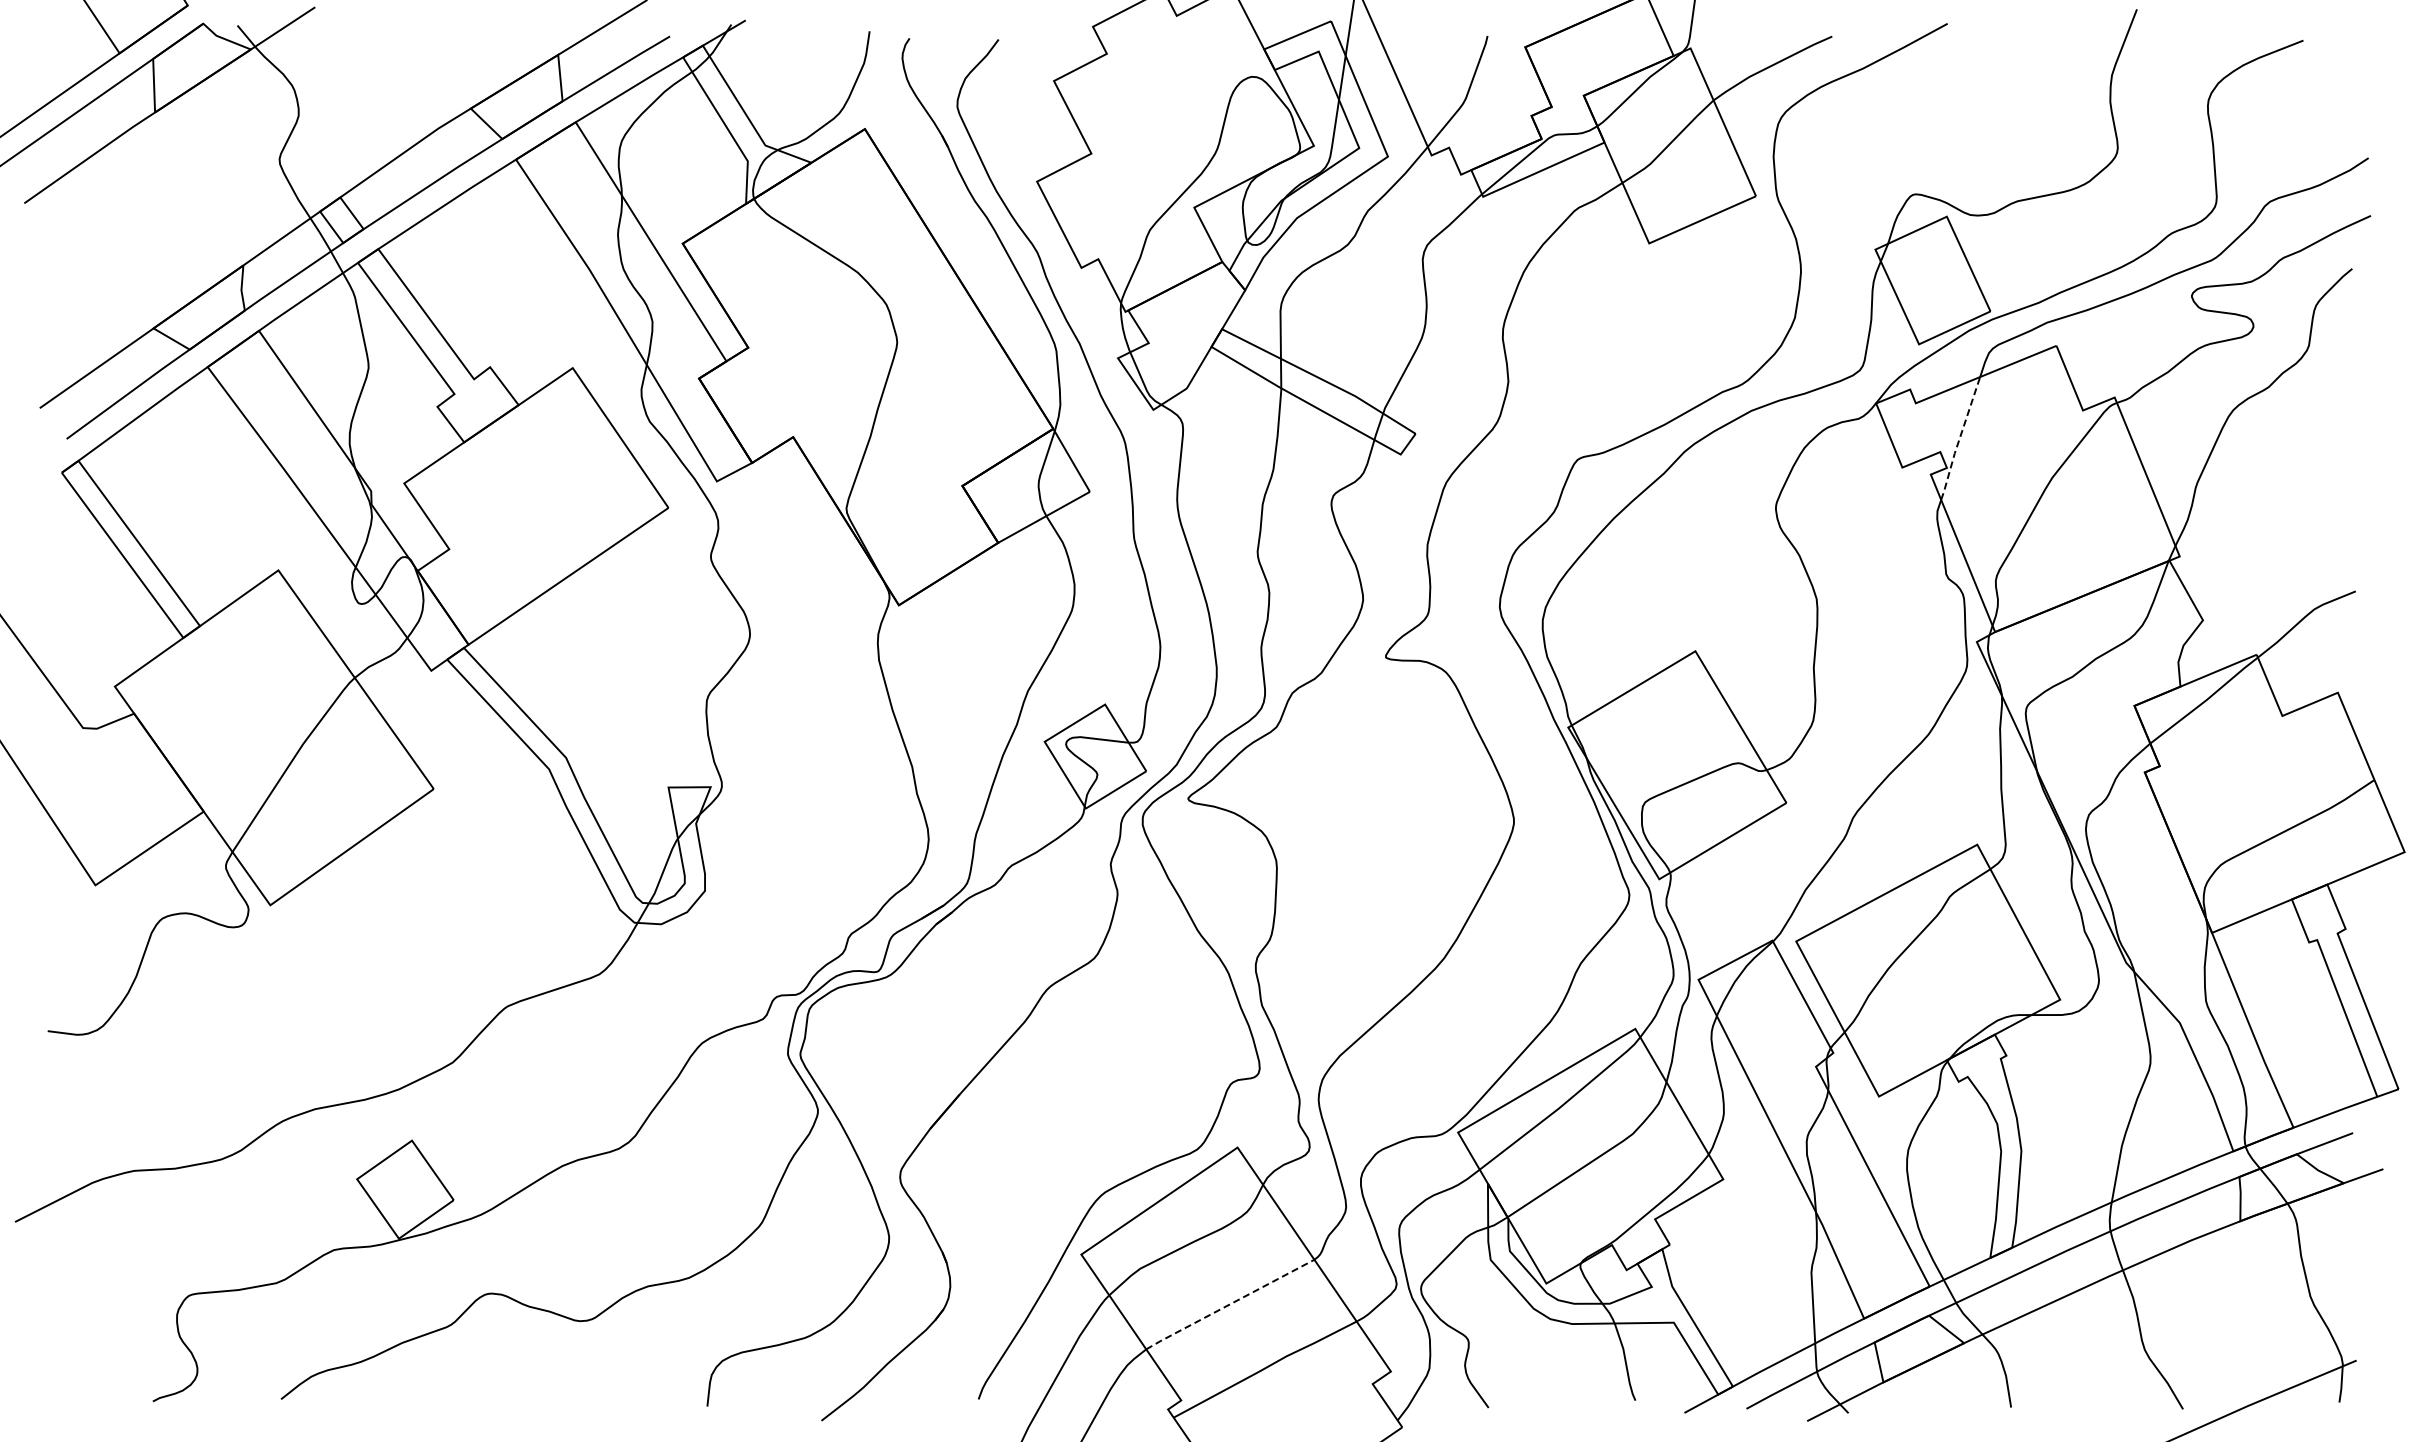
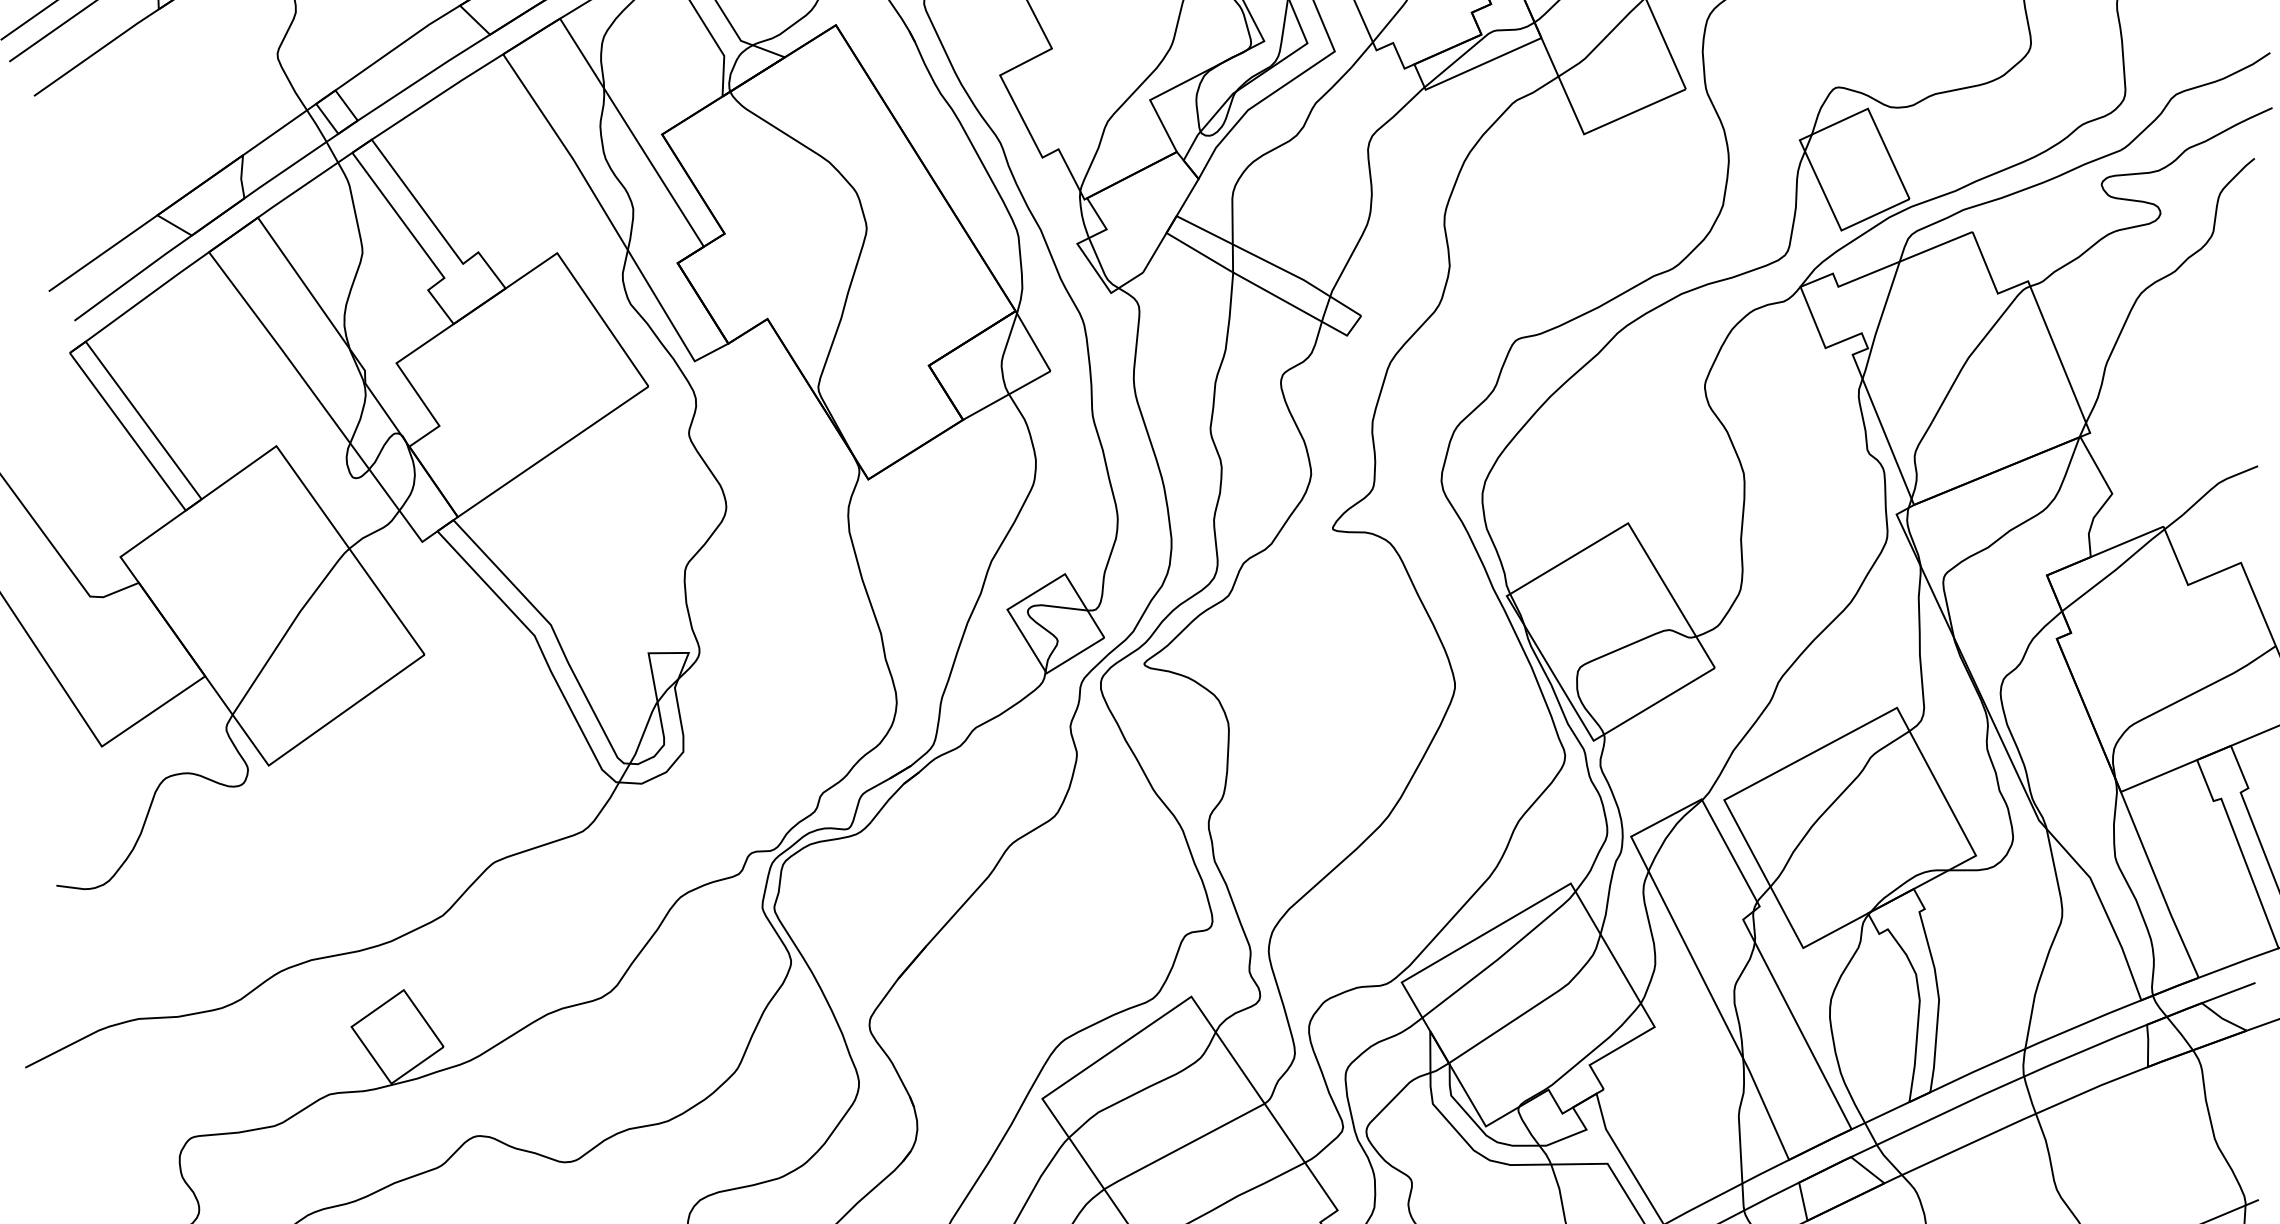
line: (1959, 439) -> (1880, 321), dashed -> solid
line: (1229, 1304) -> (1183, 1146), dashed -> solid

